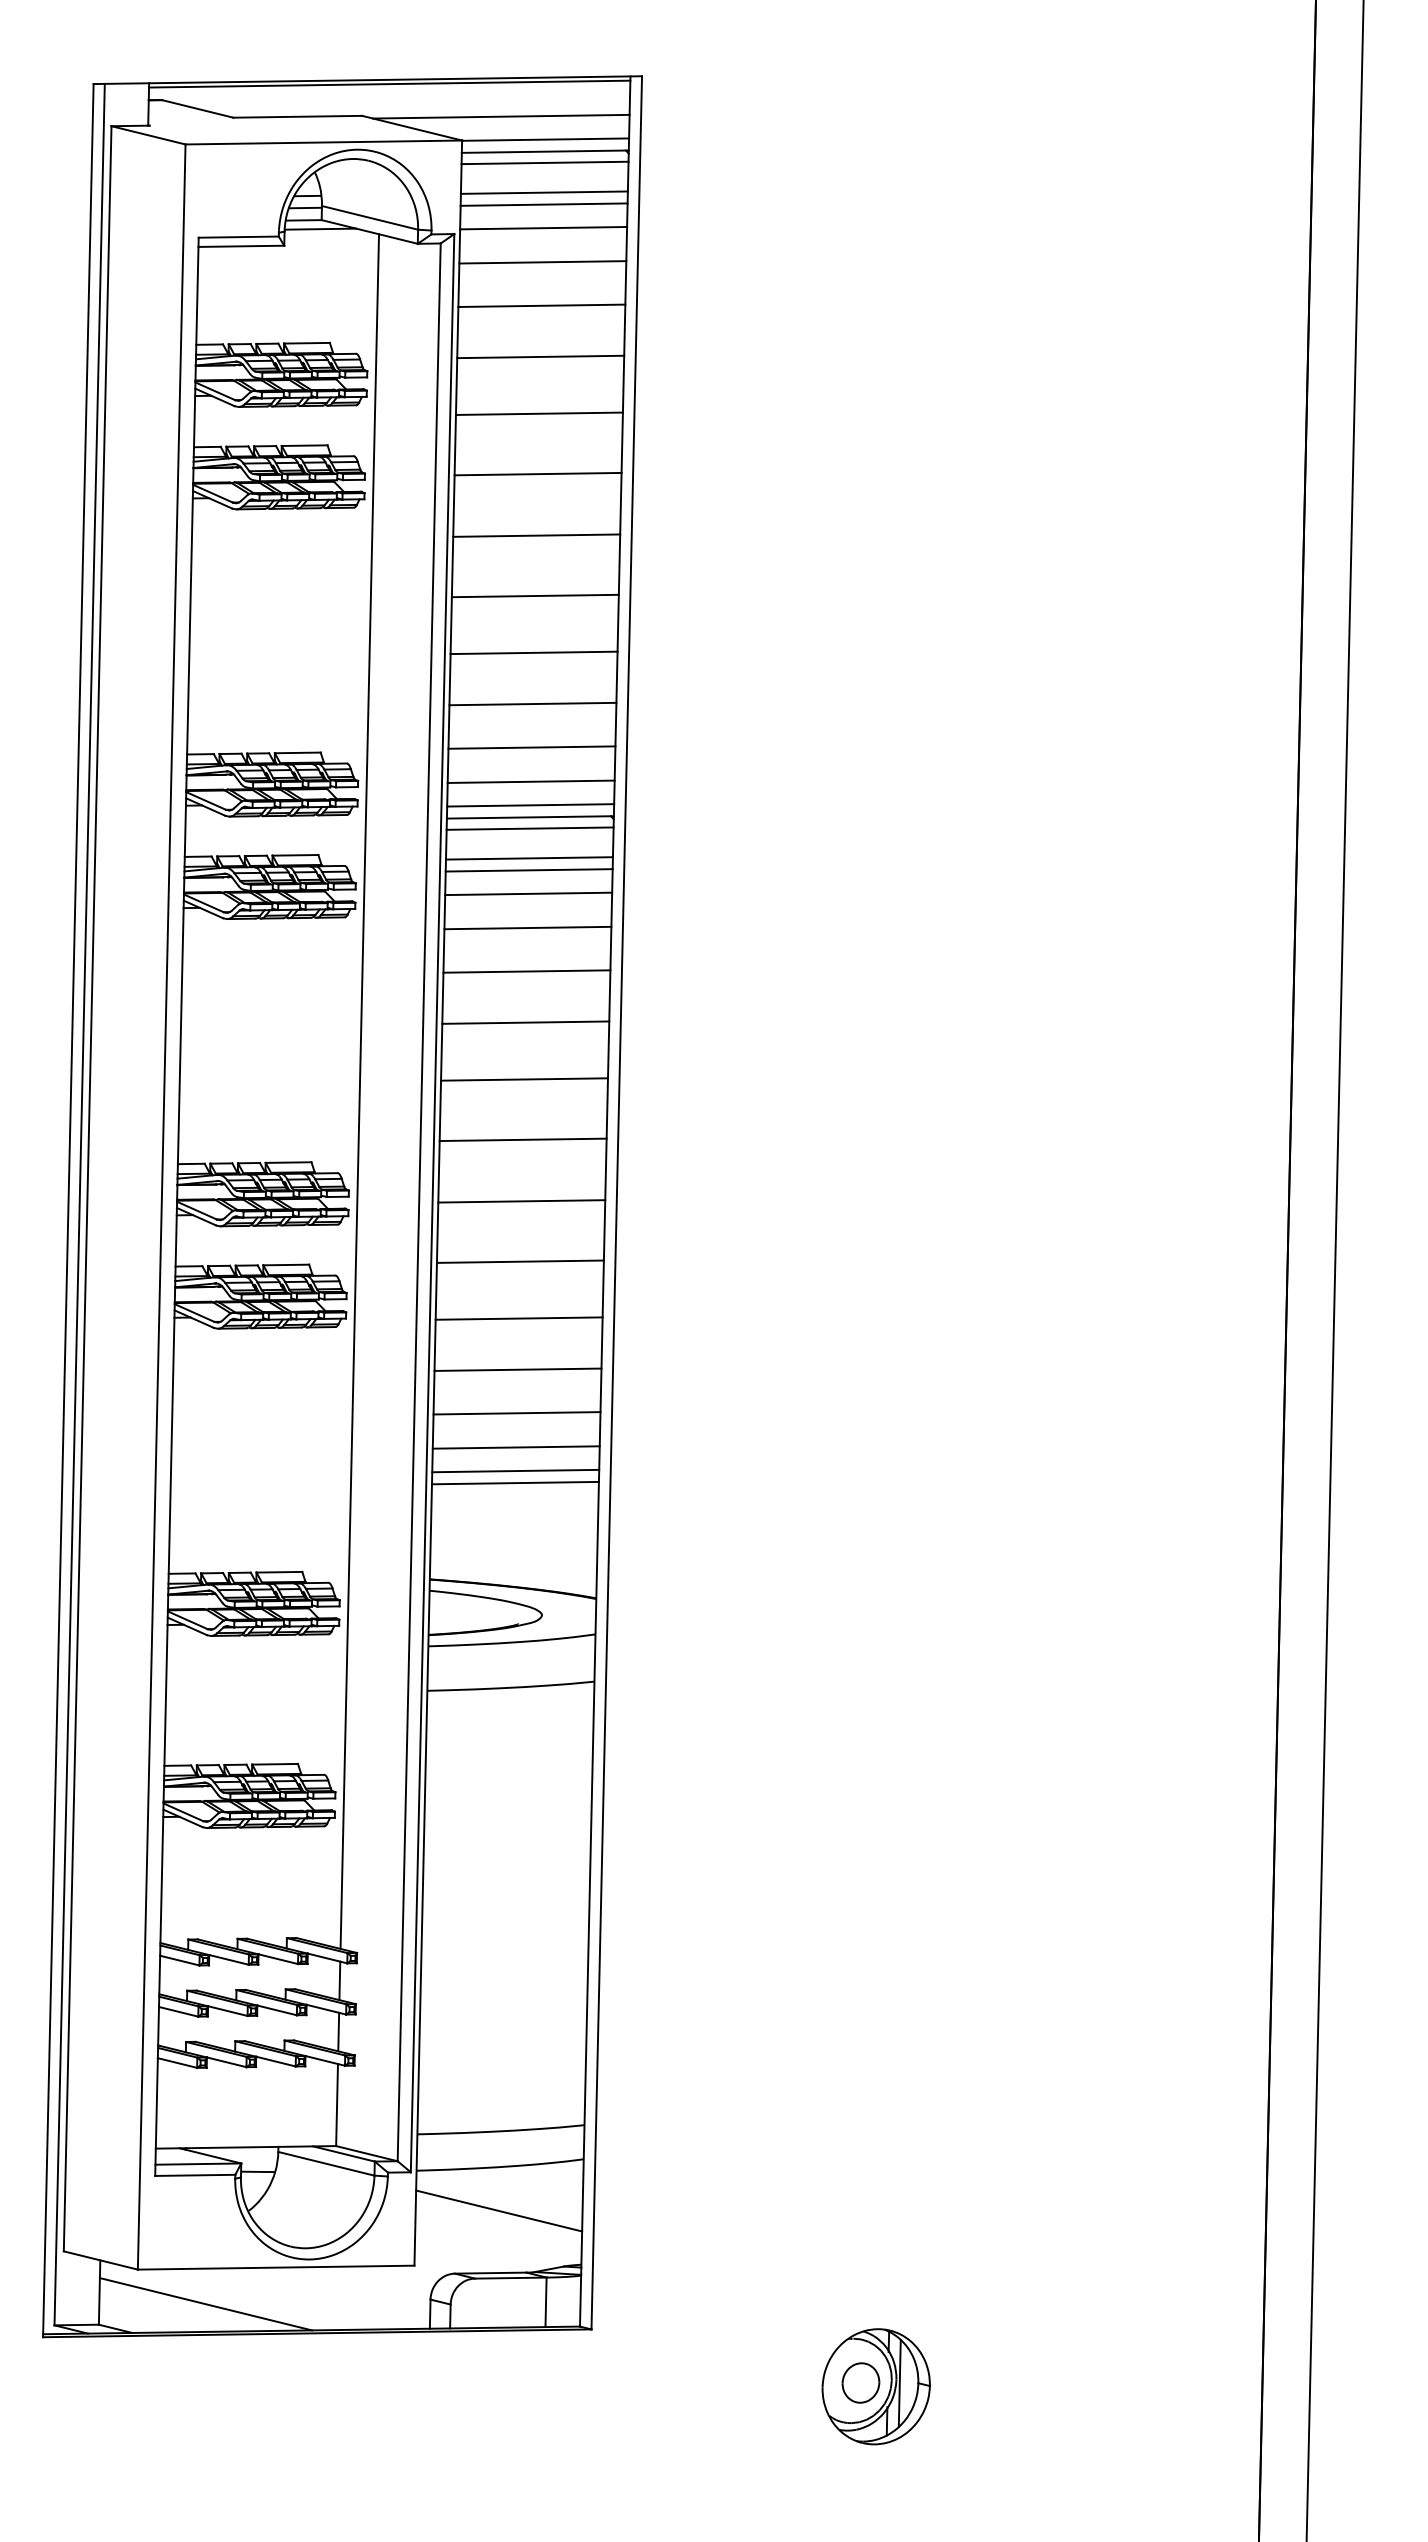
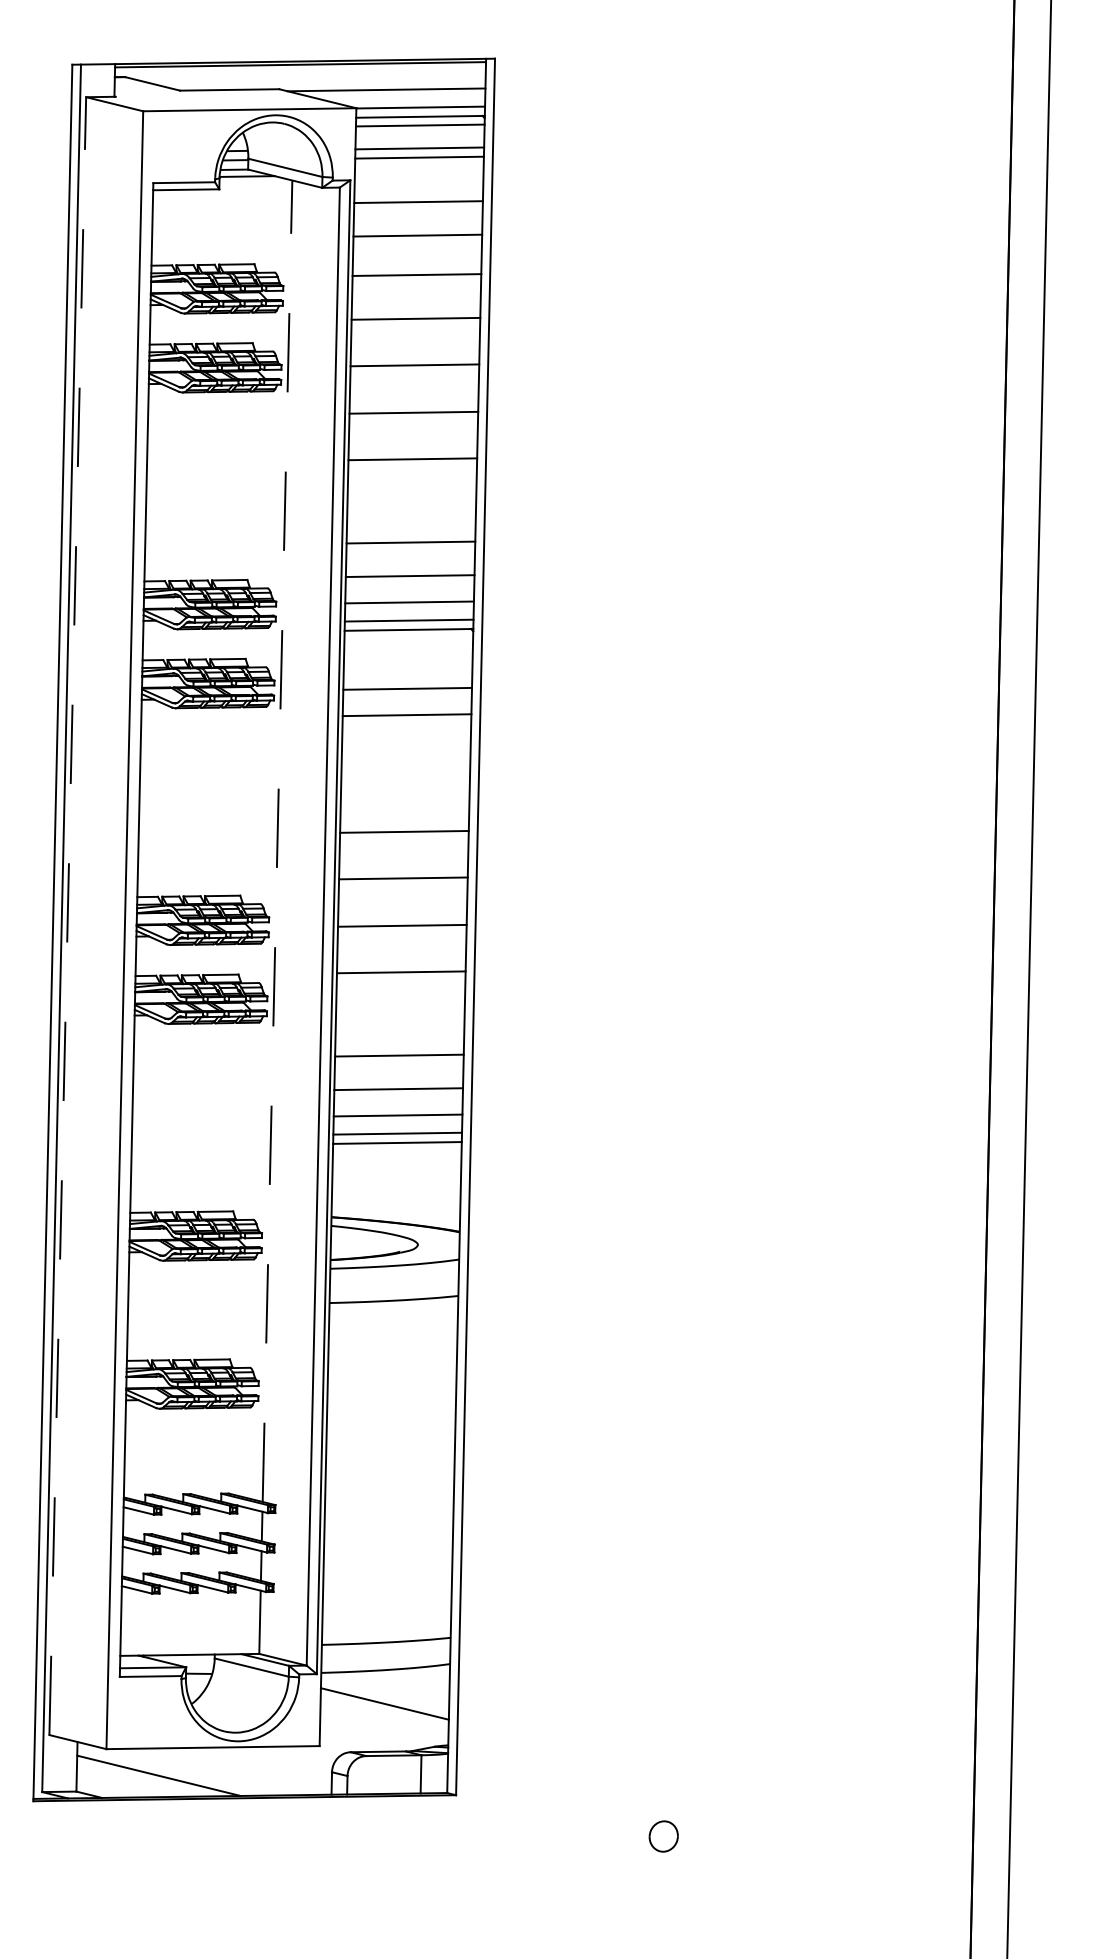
line: (543, 228) -> (419, 176), removed
line: (533, 652) -> (411, 502), removed
line: (529, 828) -> (408, 638), removed
line: (529, 858) -> (408, 661), removed
line: (528, 870) -> (407, 670), removed
line: (526, 971) -> (405, 748), removed
line: (525, 1022) -> (405, 787), removed
line: (359, 1091) -> (277, 841), solid -> dashed
line: (87, 1188) -> (67, 915), solid -> dashed
line: (518, 1318) -> (399, 1016), removed
part: (875, 2386) -> (674, 1839), removed

